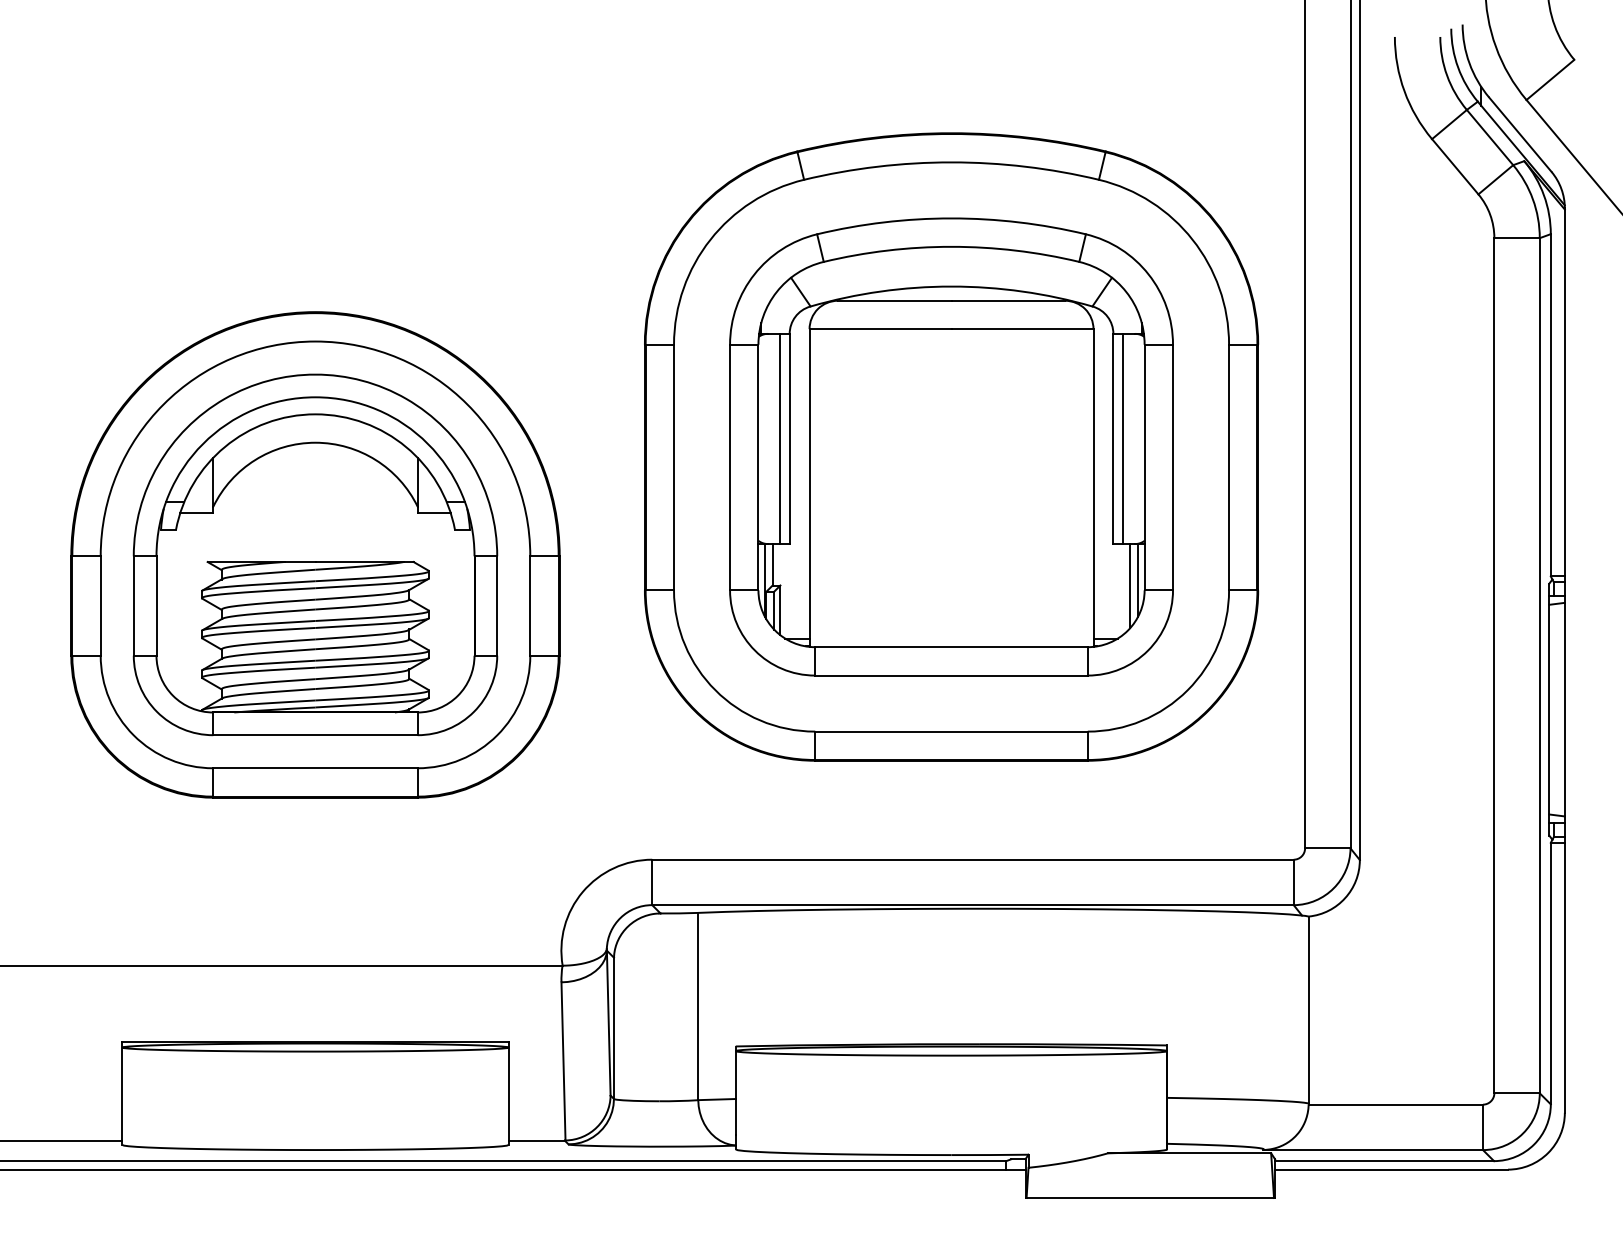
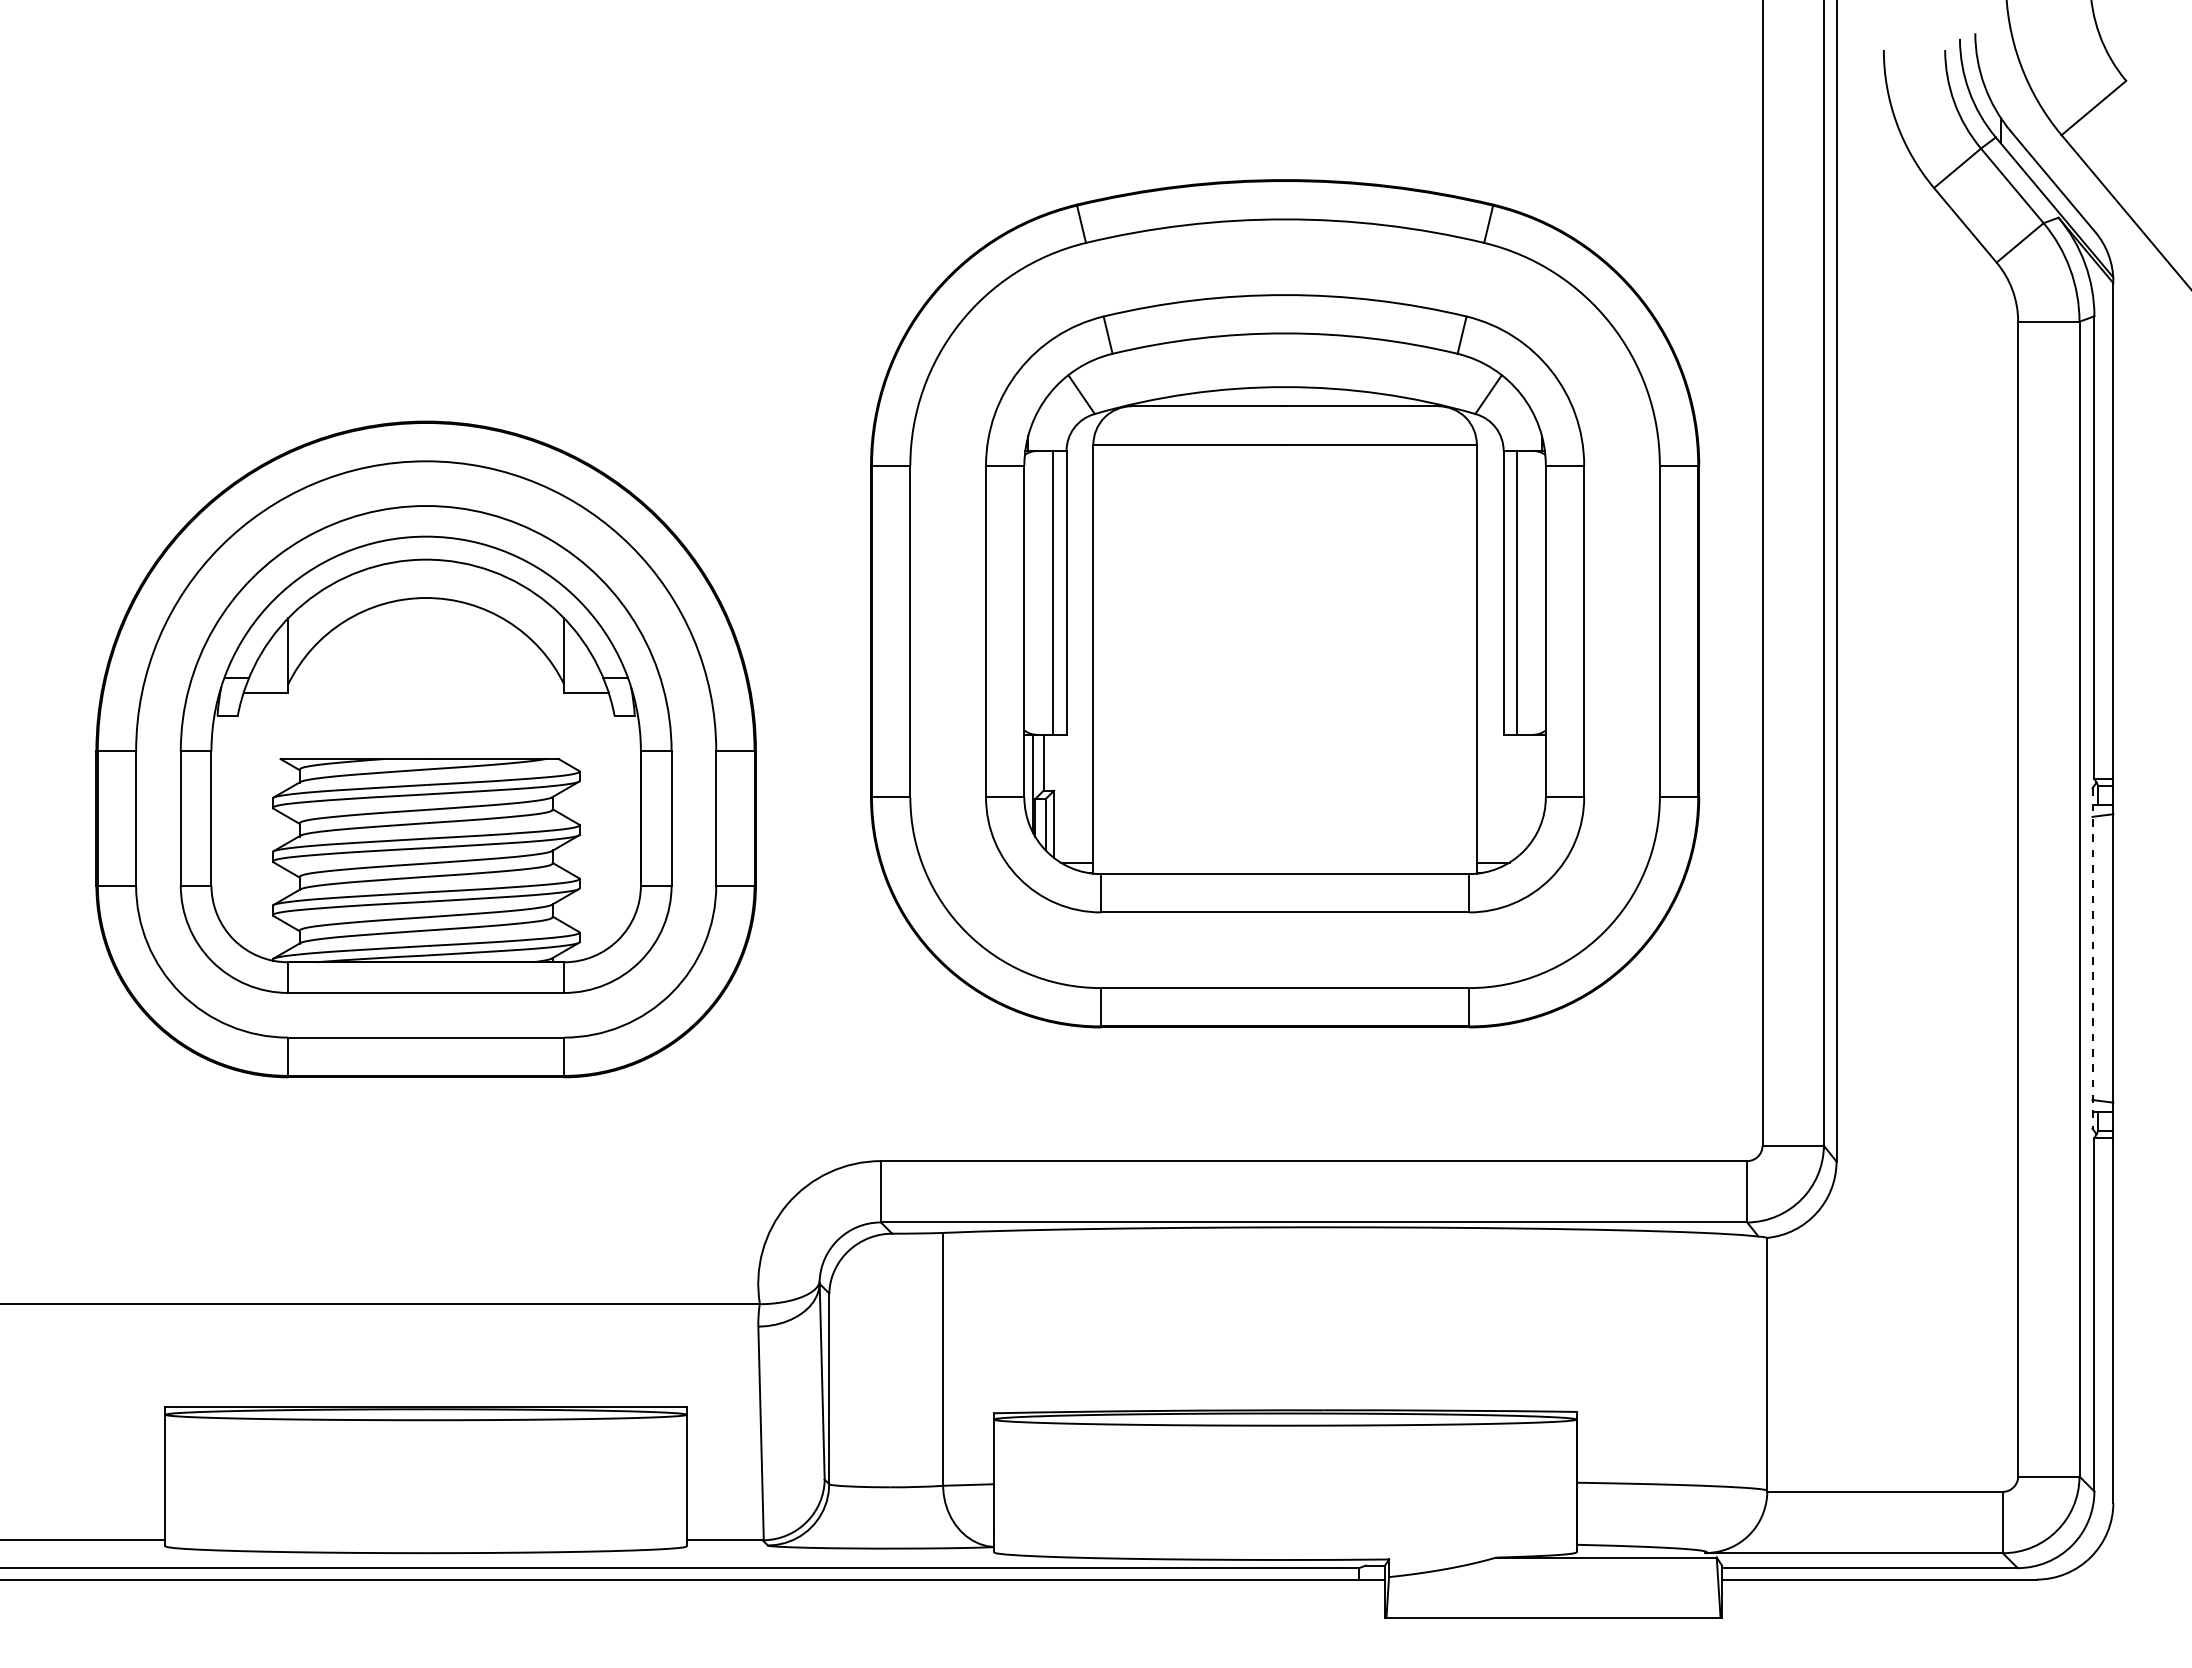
line: (1138, 580) -> (1537, 783), removed
line: (1130, 586) -> (1526, 791), removed
line: (1549, 709) -> (2092, 958), solid -> dashed

